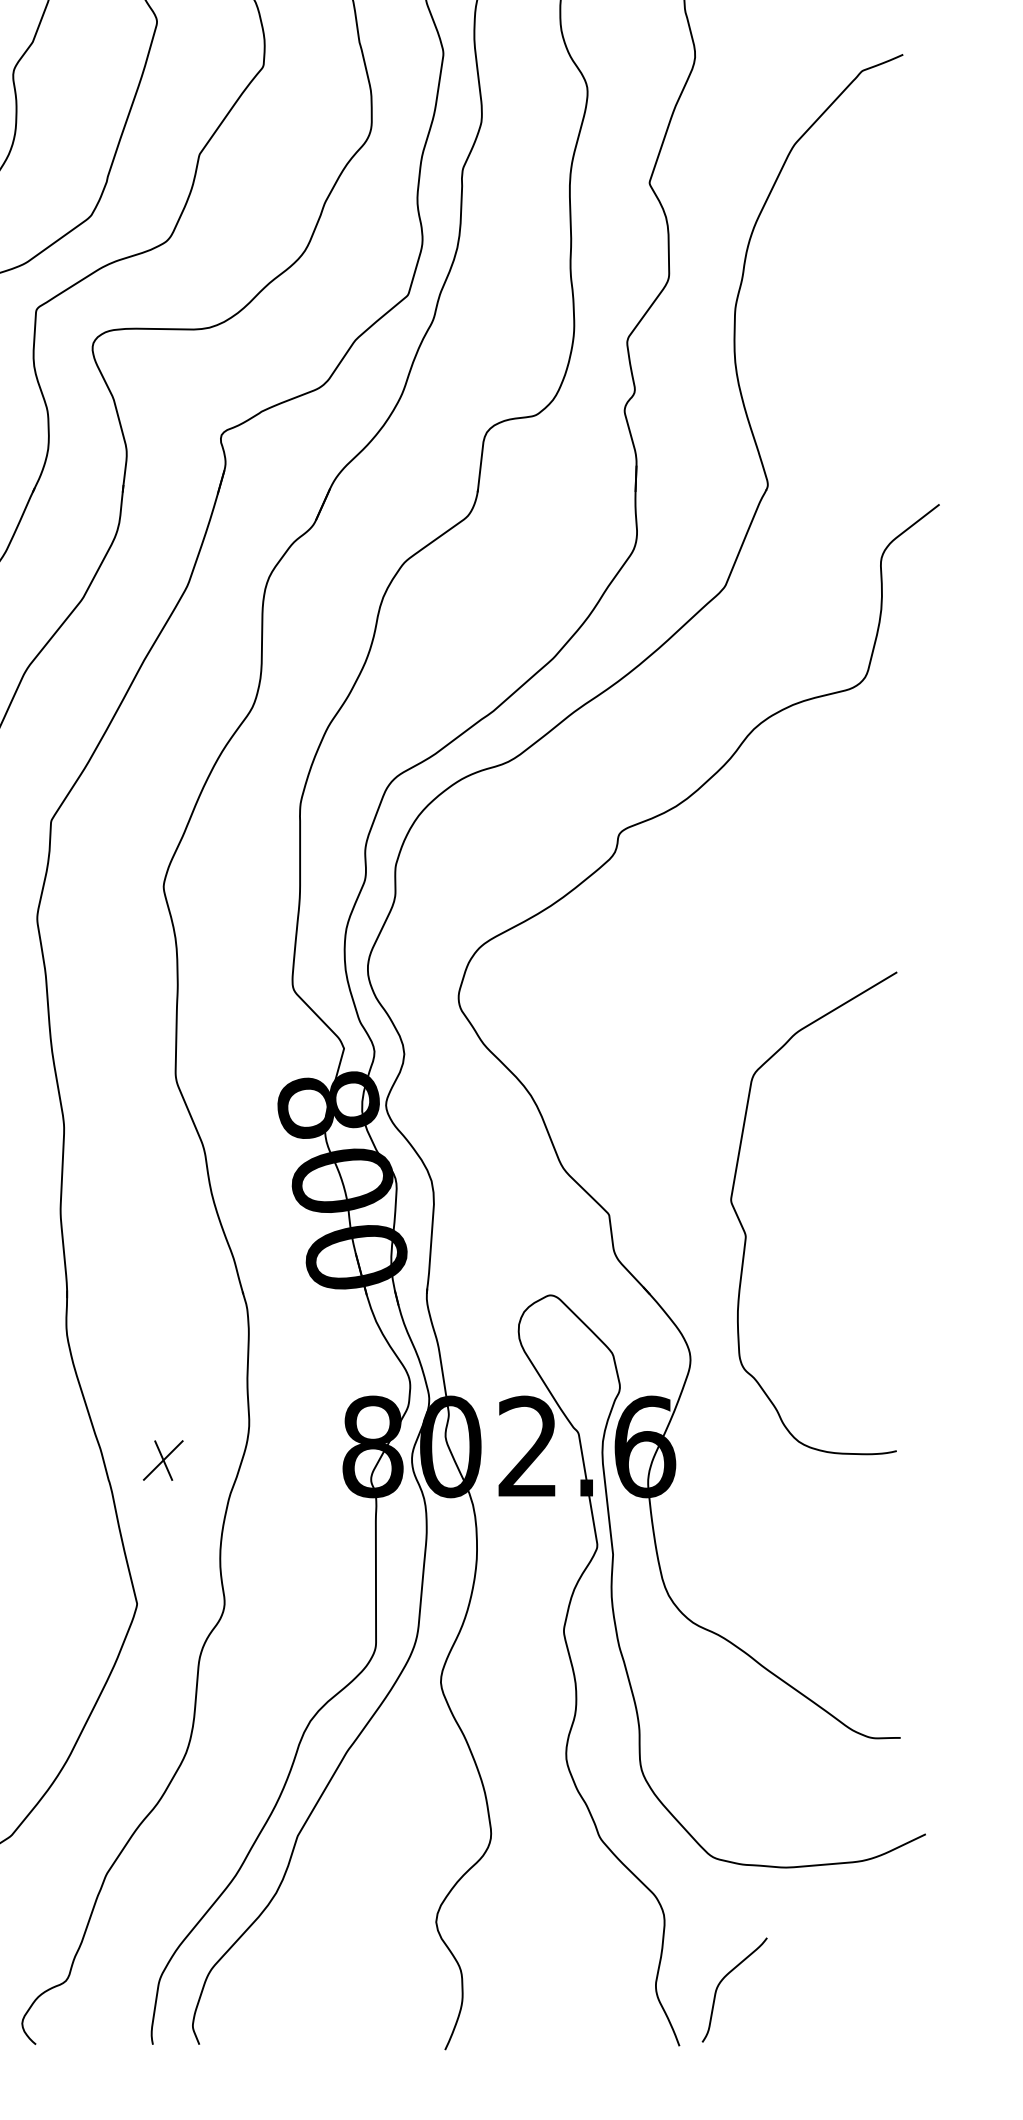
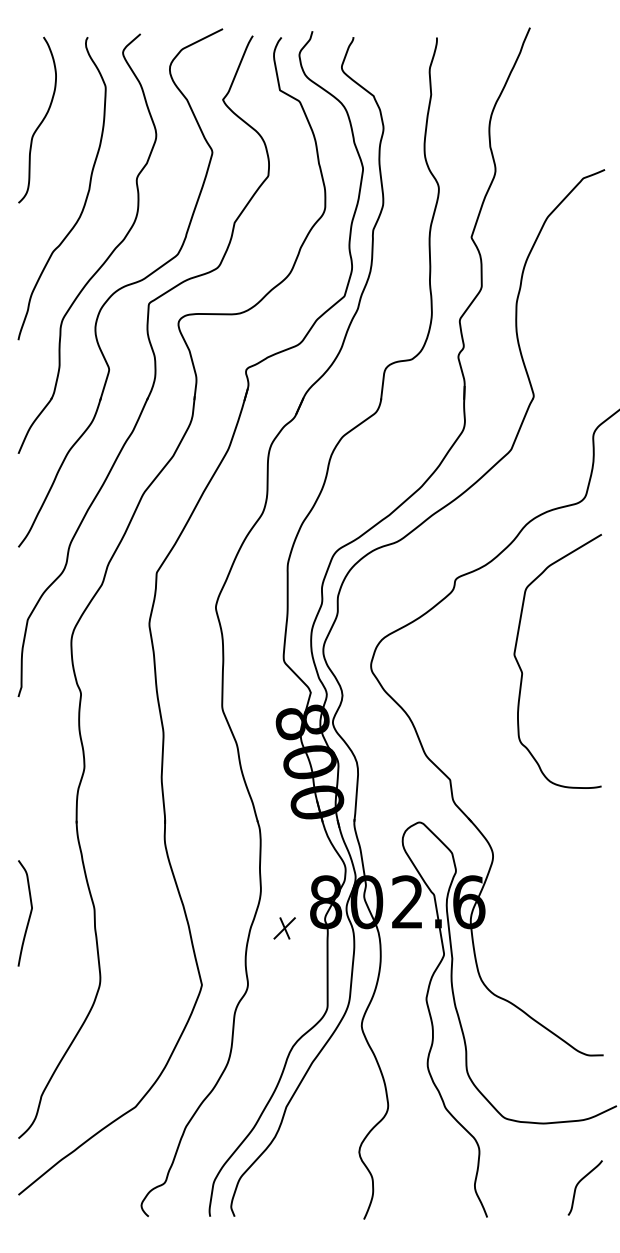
curve: (746, 1230) -> (522, 670), moved
part: (162, 1460) -> (284, 928), moved
curve: (725, 1979) -> (580, 1182), moved

